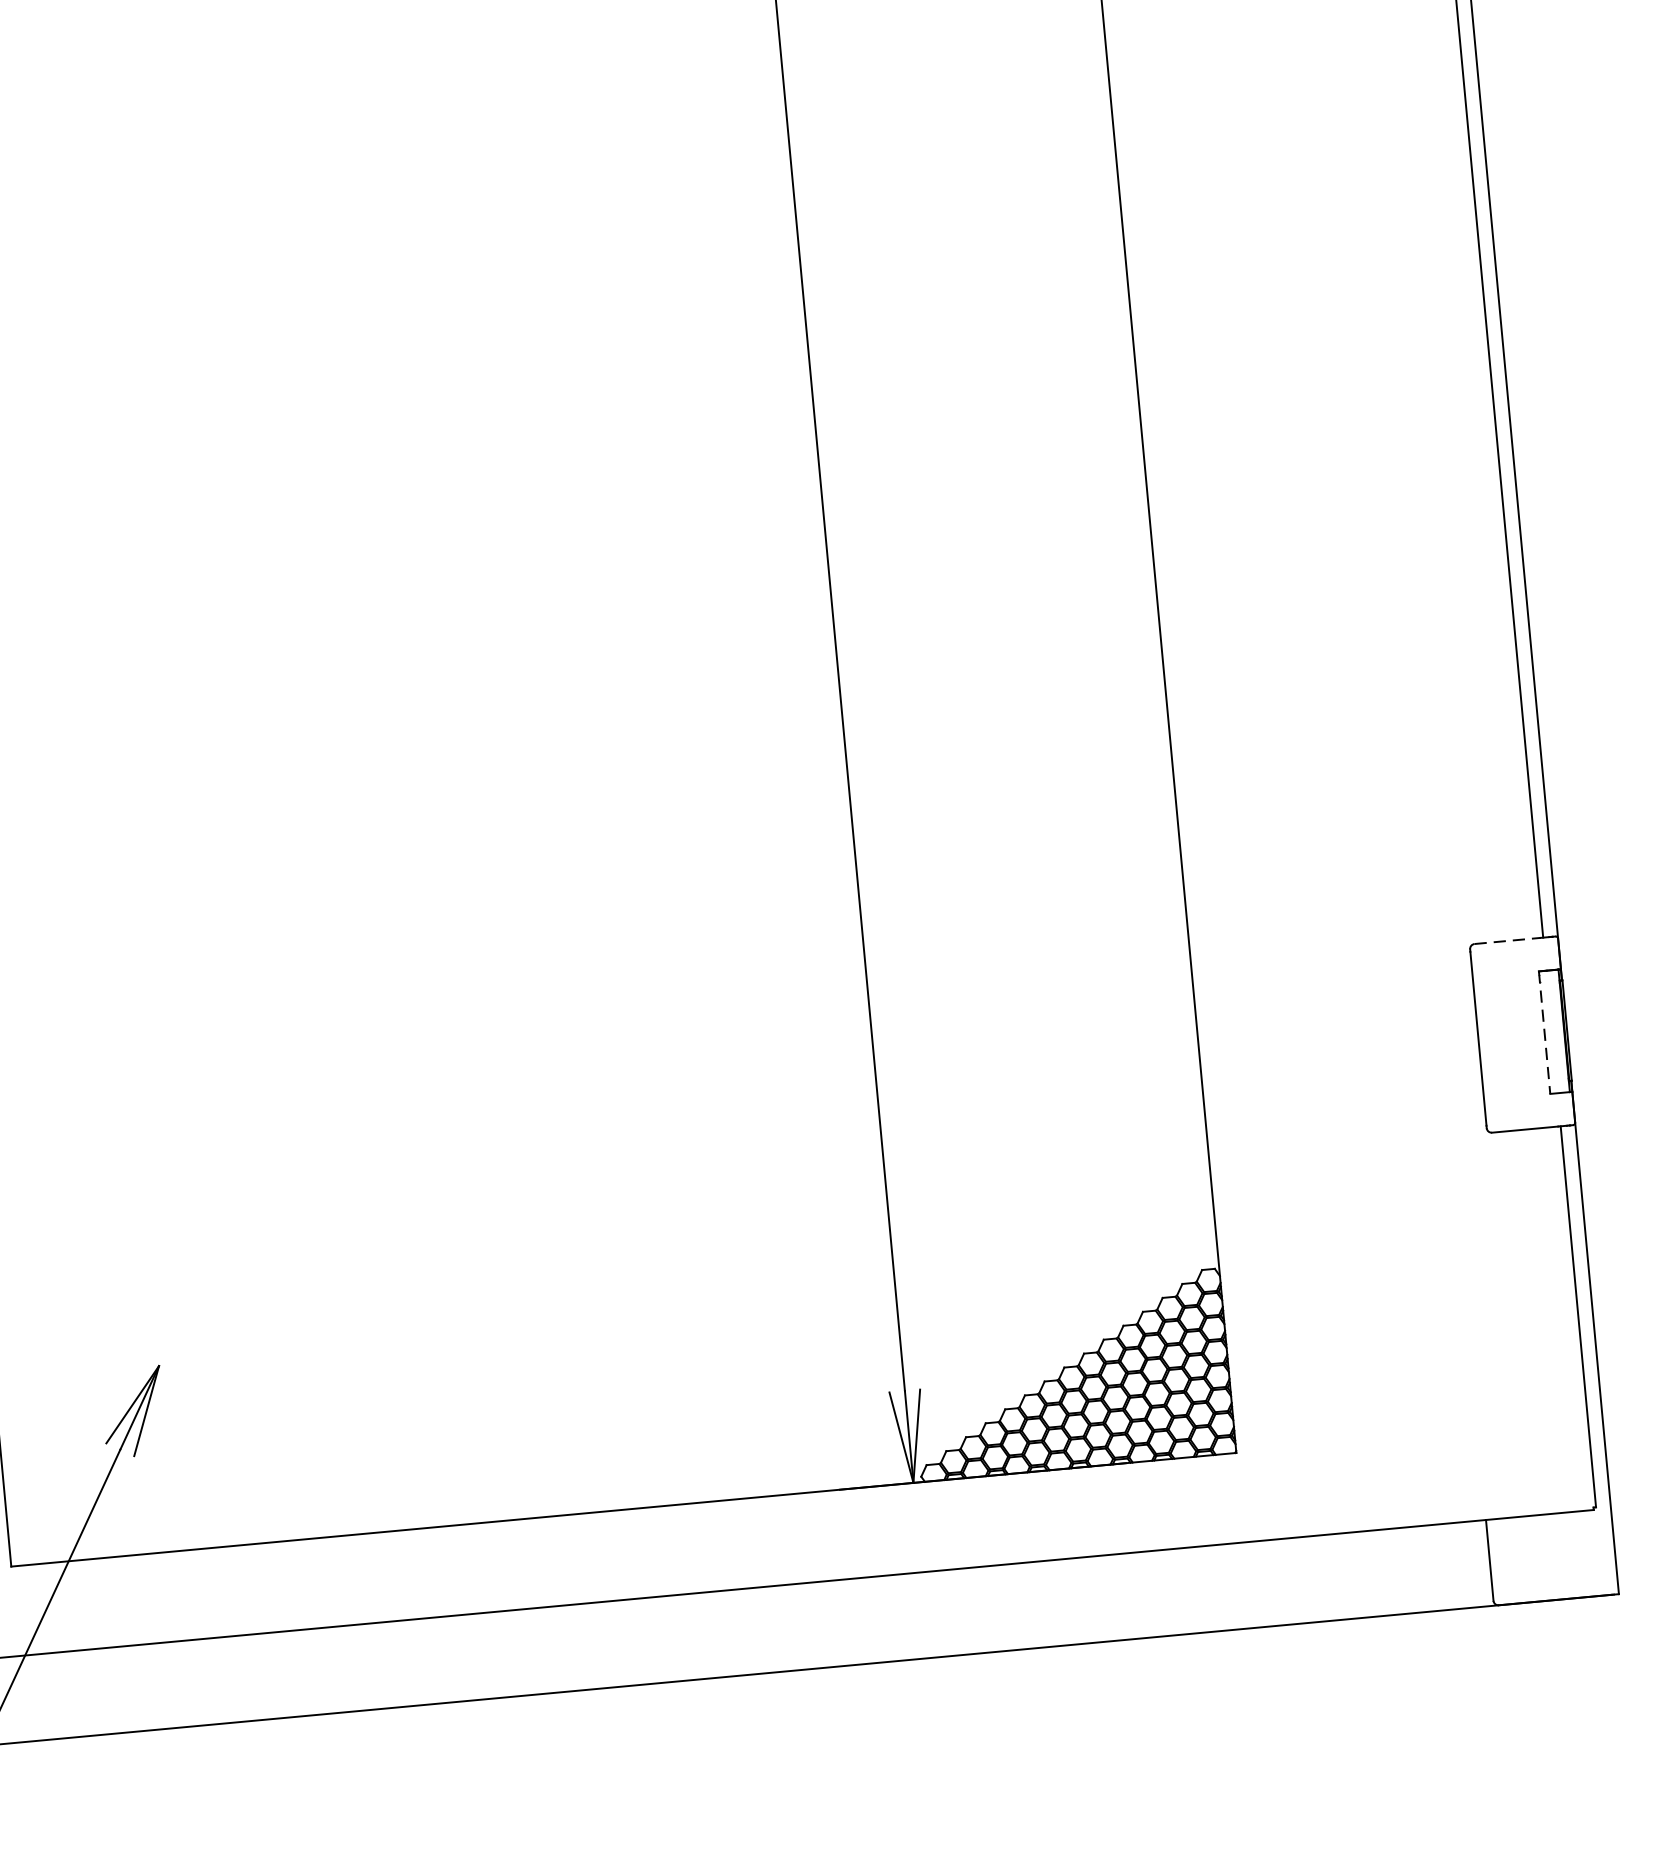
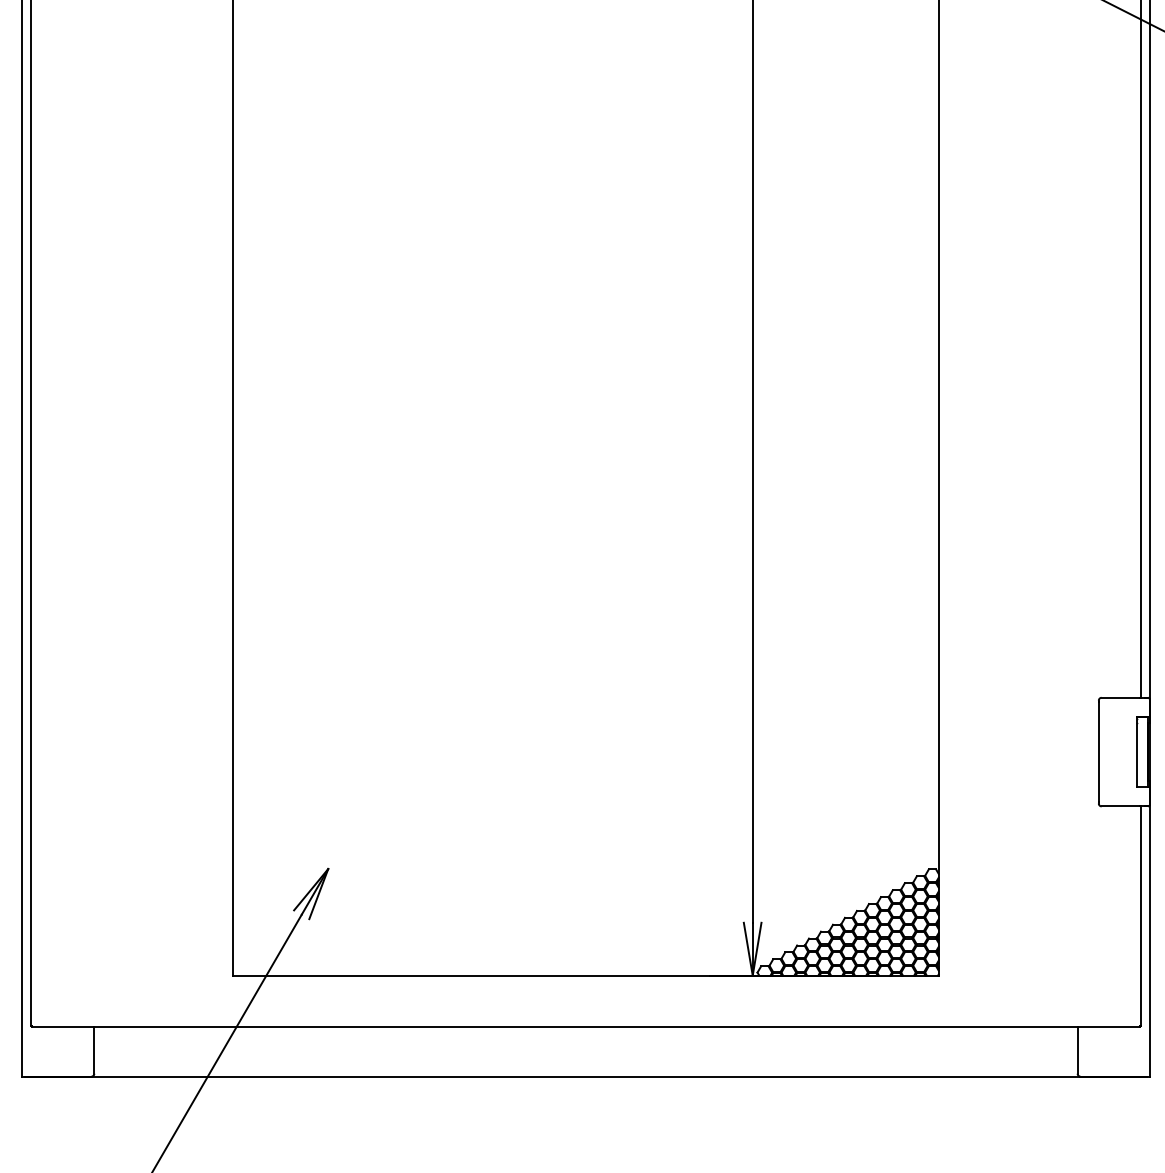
line: (1509, 940) -> (1121, 697), dashed -> solid
line: (1543, 1033) -> (1136, 752), dashed -> solid

